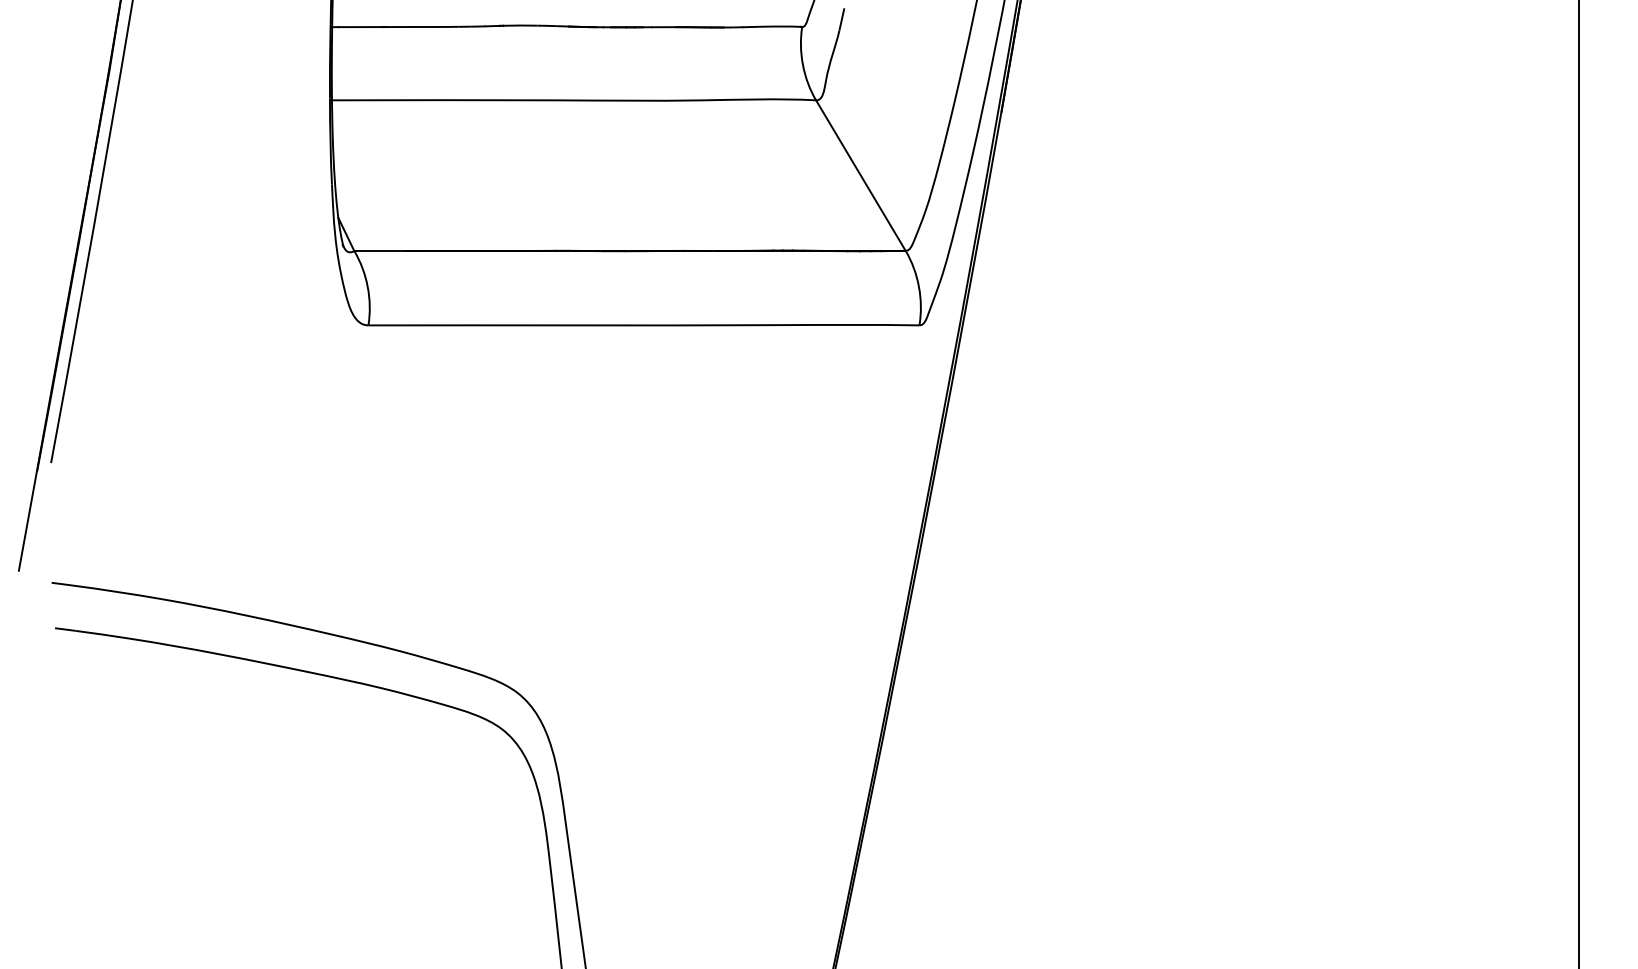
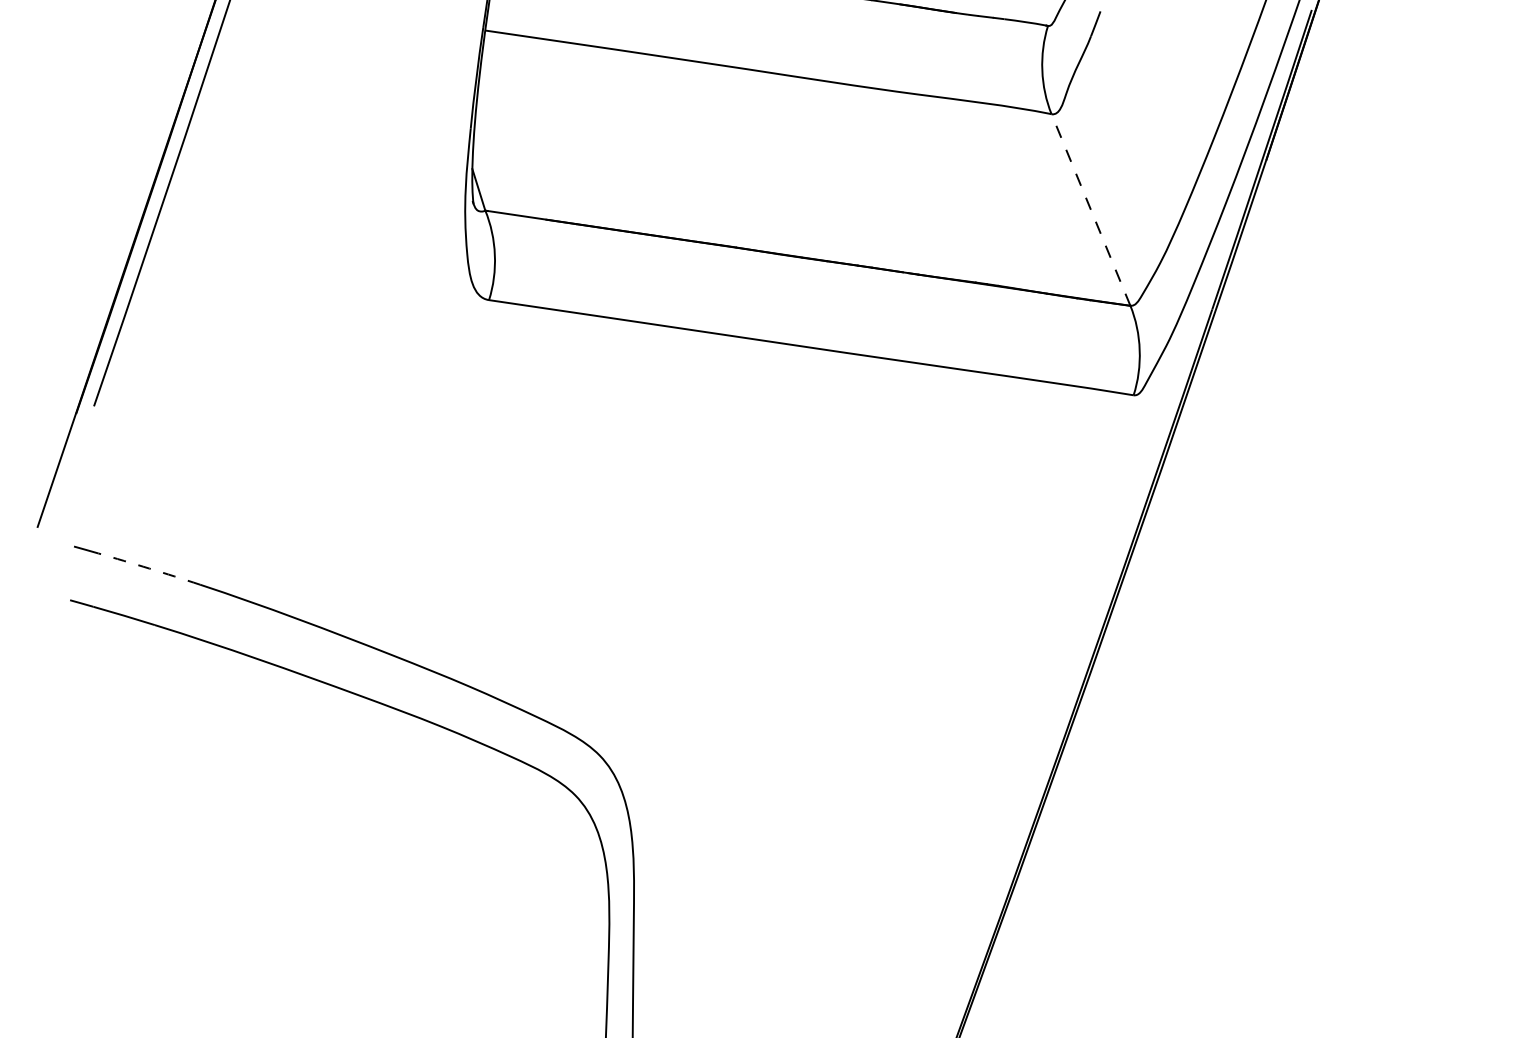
line: (860, 175) -> (1090, 209), solid -> dashed
arc: (117, 591) -> (149, 568), solid -> dashed

